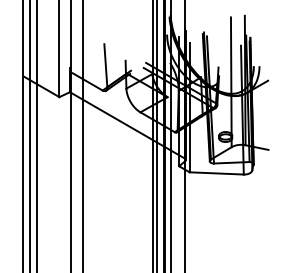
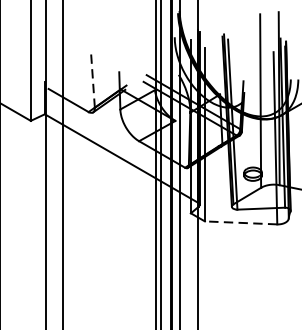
line: (105, 65) -> (92, 78), solid -> dashed
line: (216, 173) -> (240, 222), solid -> dashed

